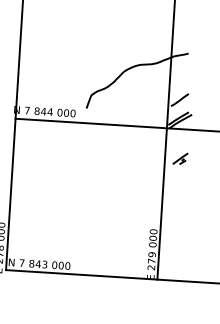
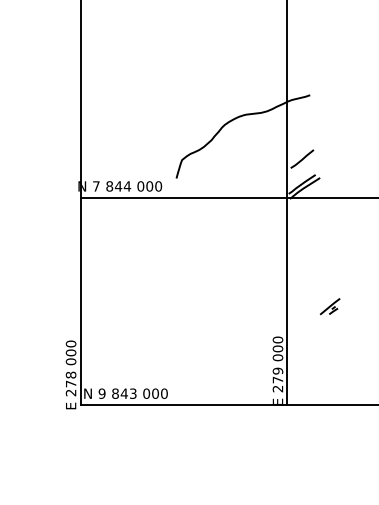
part: (180, 158) -> (330, 306), moved
text: (21, 262) -> (101, 393), 7 -> 9

